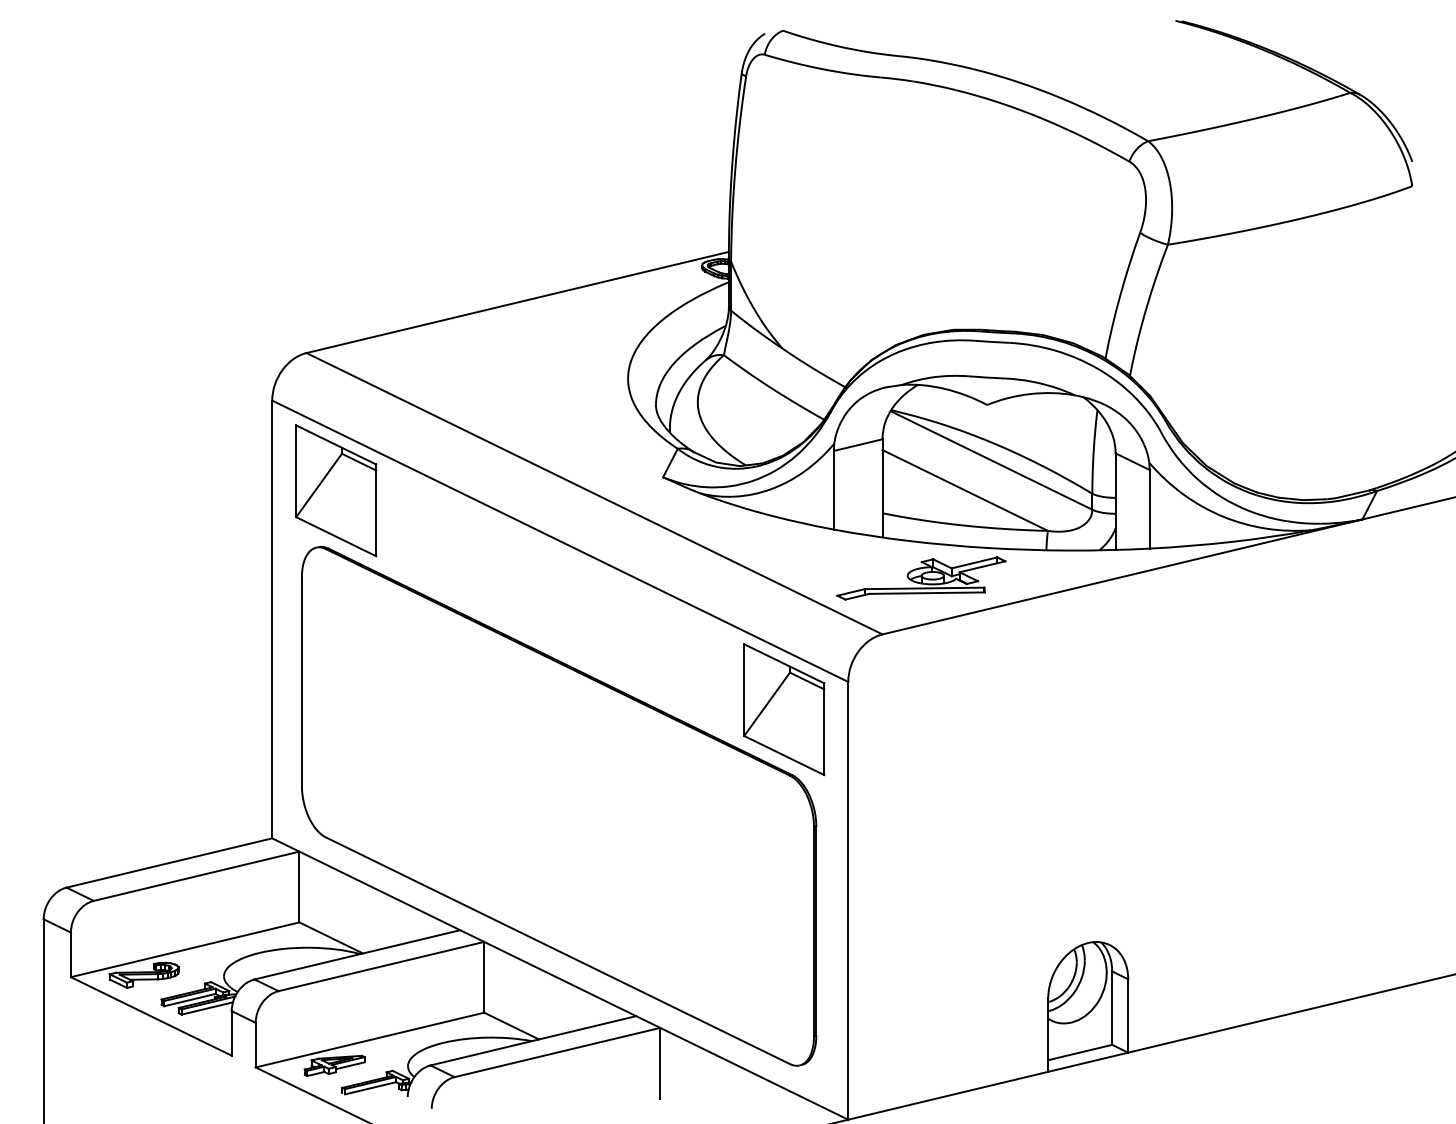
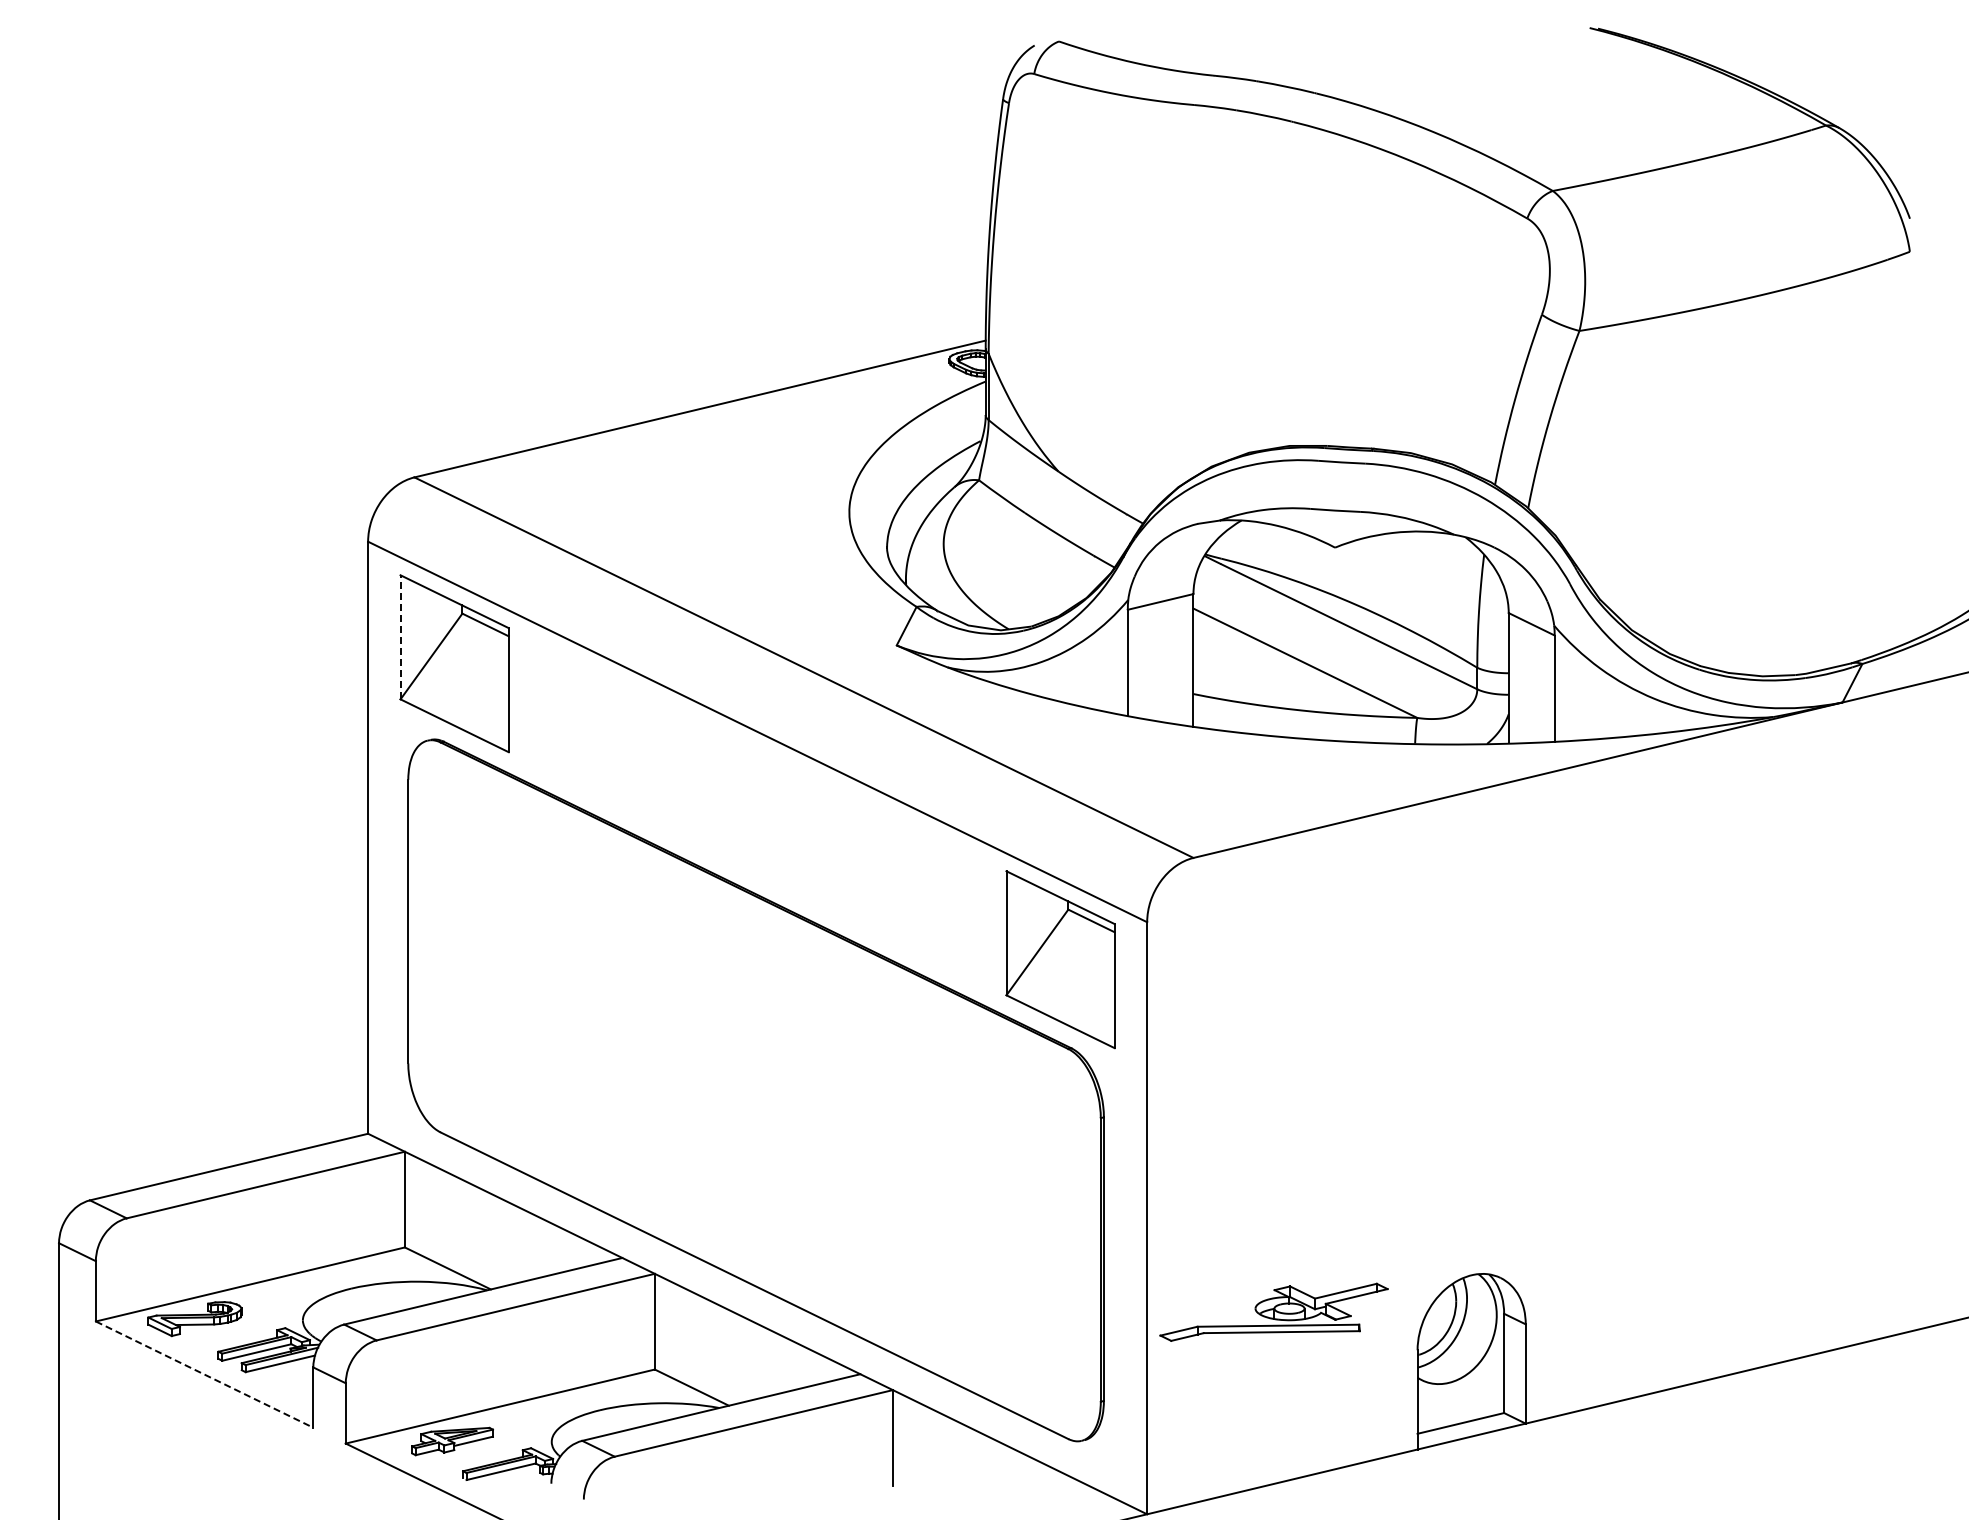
line: (296, 470) -> (400, 636), solid -> dashed
part: (920, 577) -> (1273, 1311), moved
line: (152, 1016) -> (205, 1374), solid -> dashed

